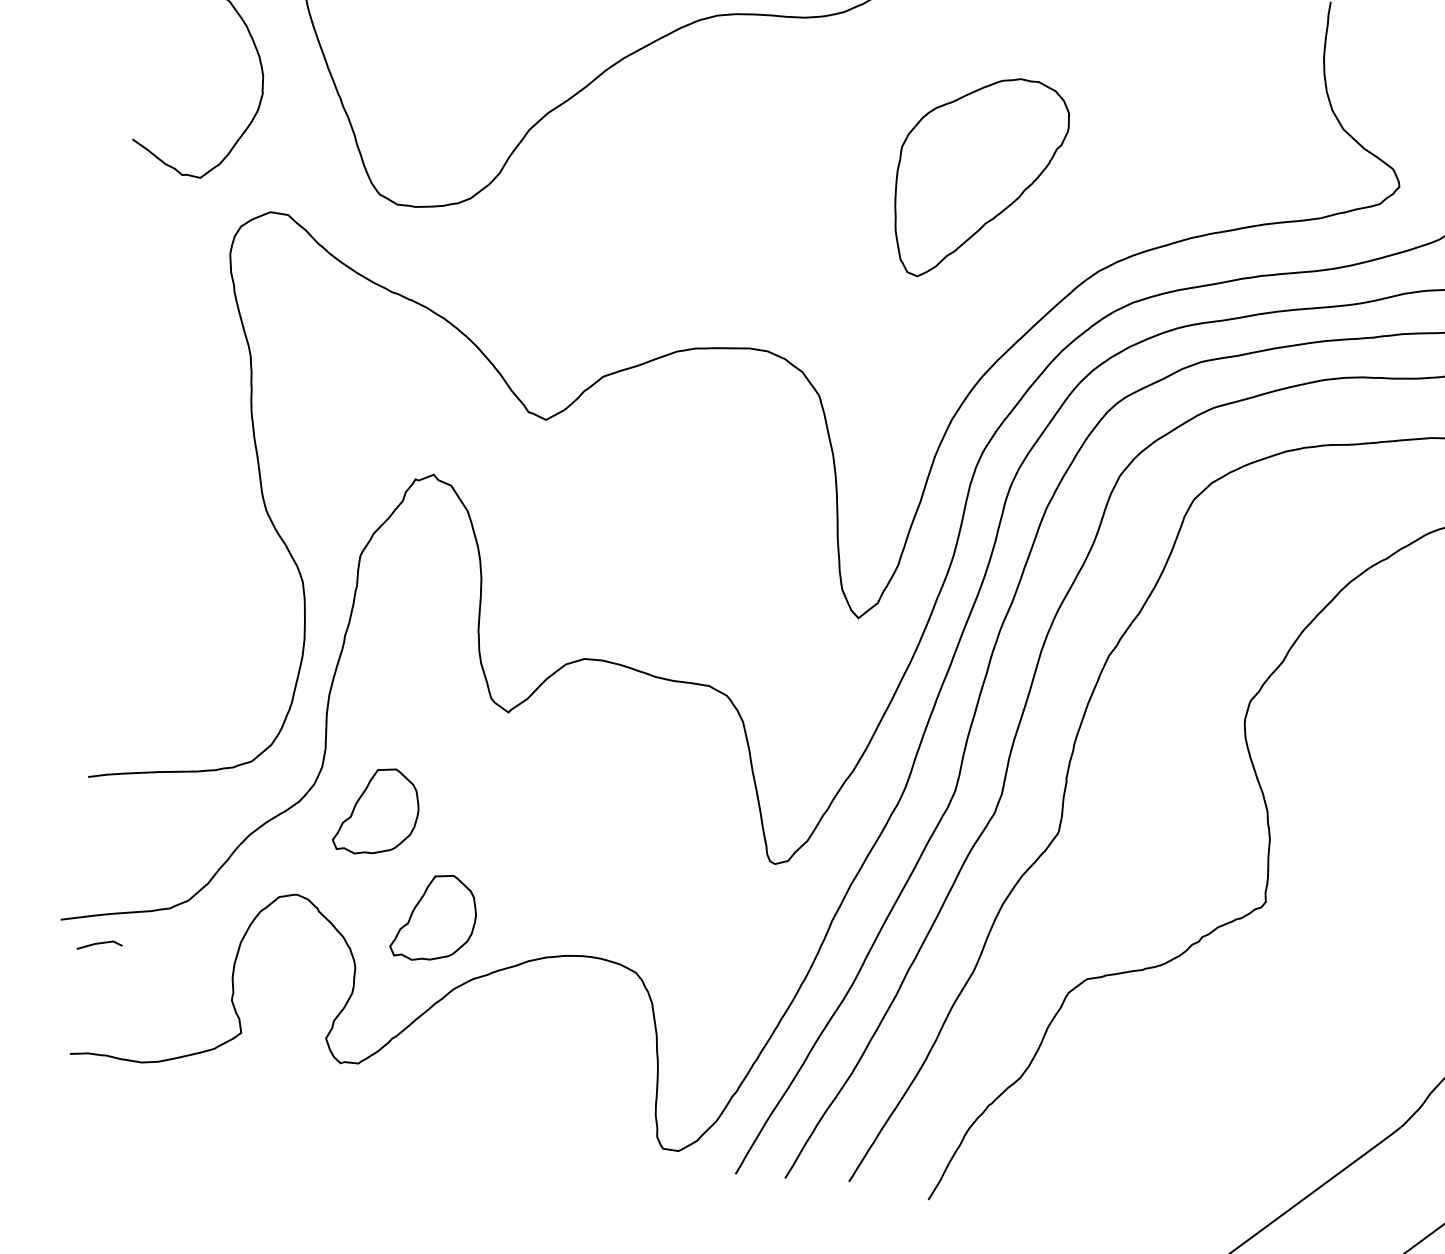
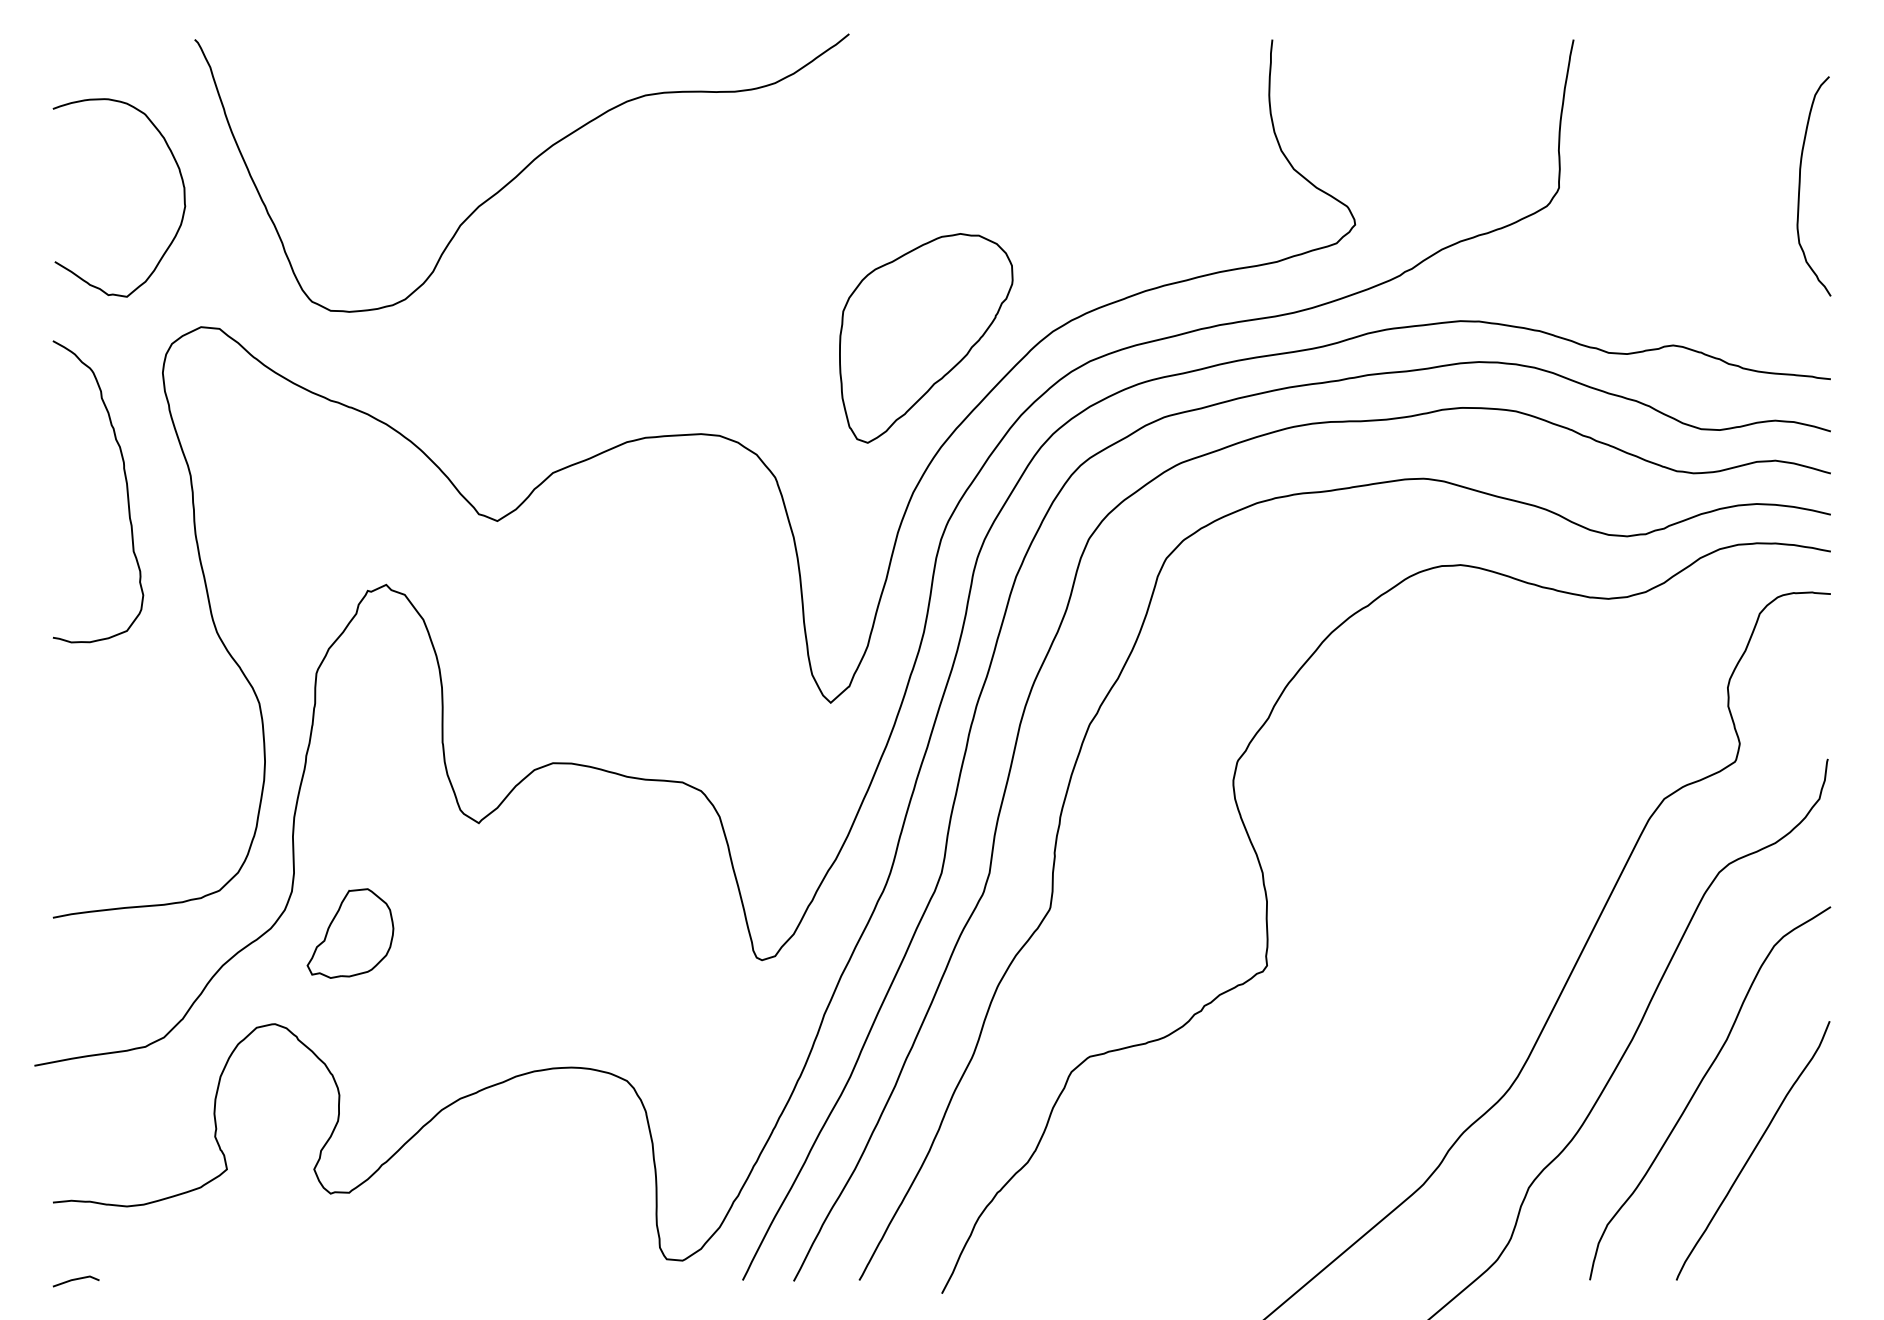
part: (981, 178) -> (926, 338), moved
curve: (187, 367) -> (126, 491), added
part: (433, 917) -> (416, 1038), removed
line: (99, 944) -> (75, 1280), moved

